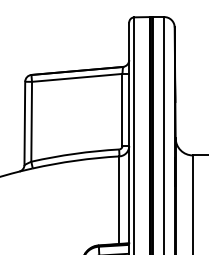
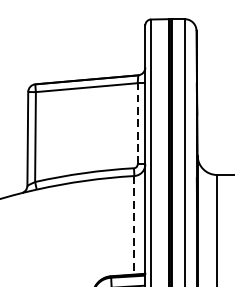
line: (122, 109) -> (137, 123), solid -> dashed
line: (119, 200) -> (134, 225), solid -> dashed

